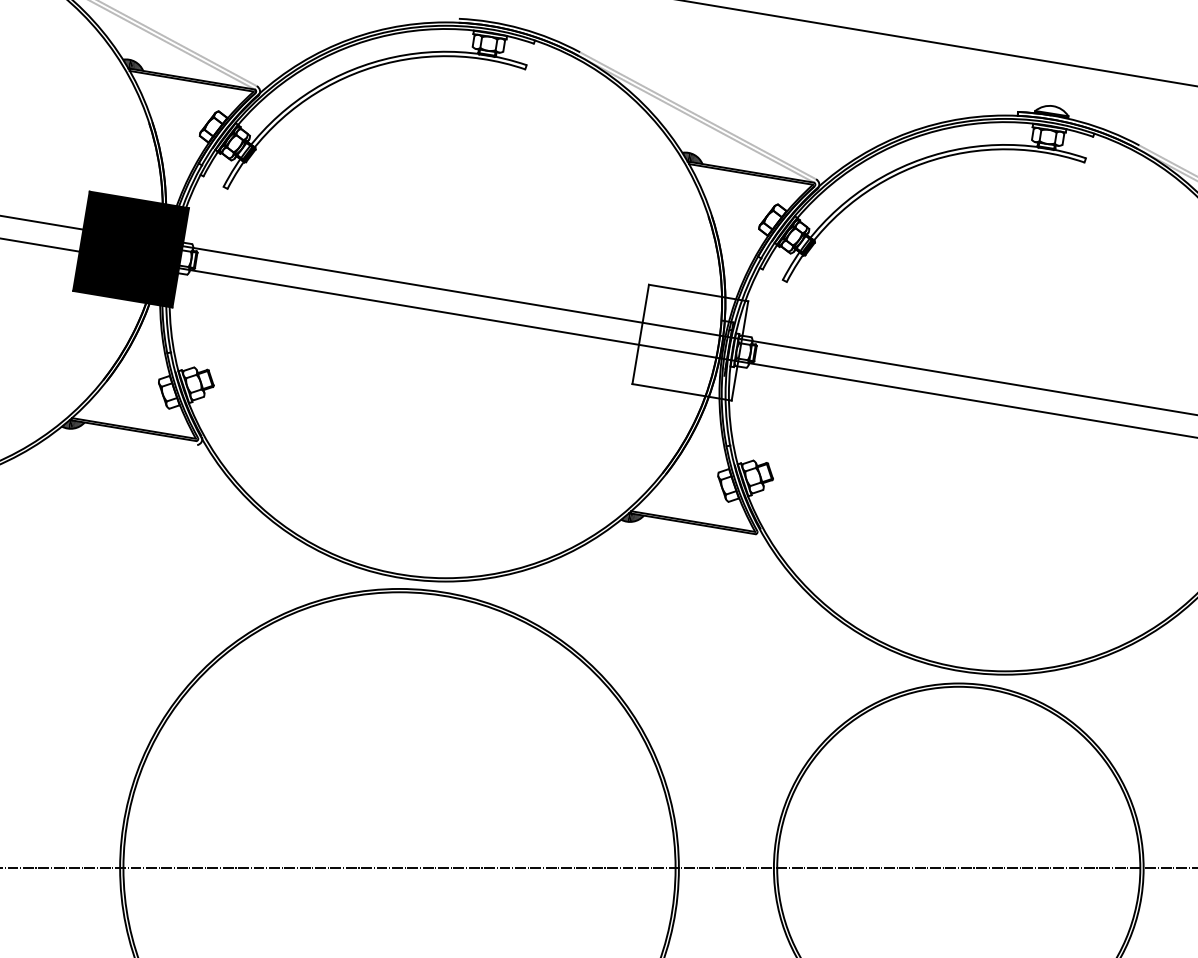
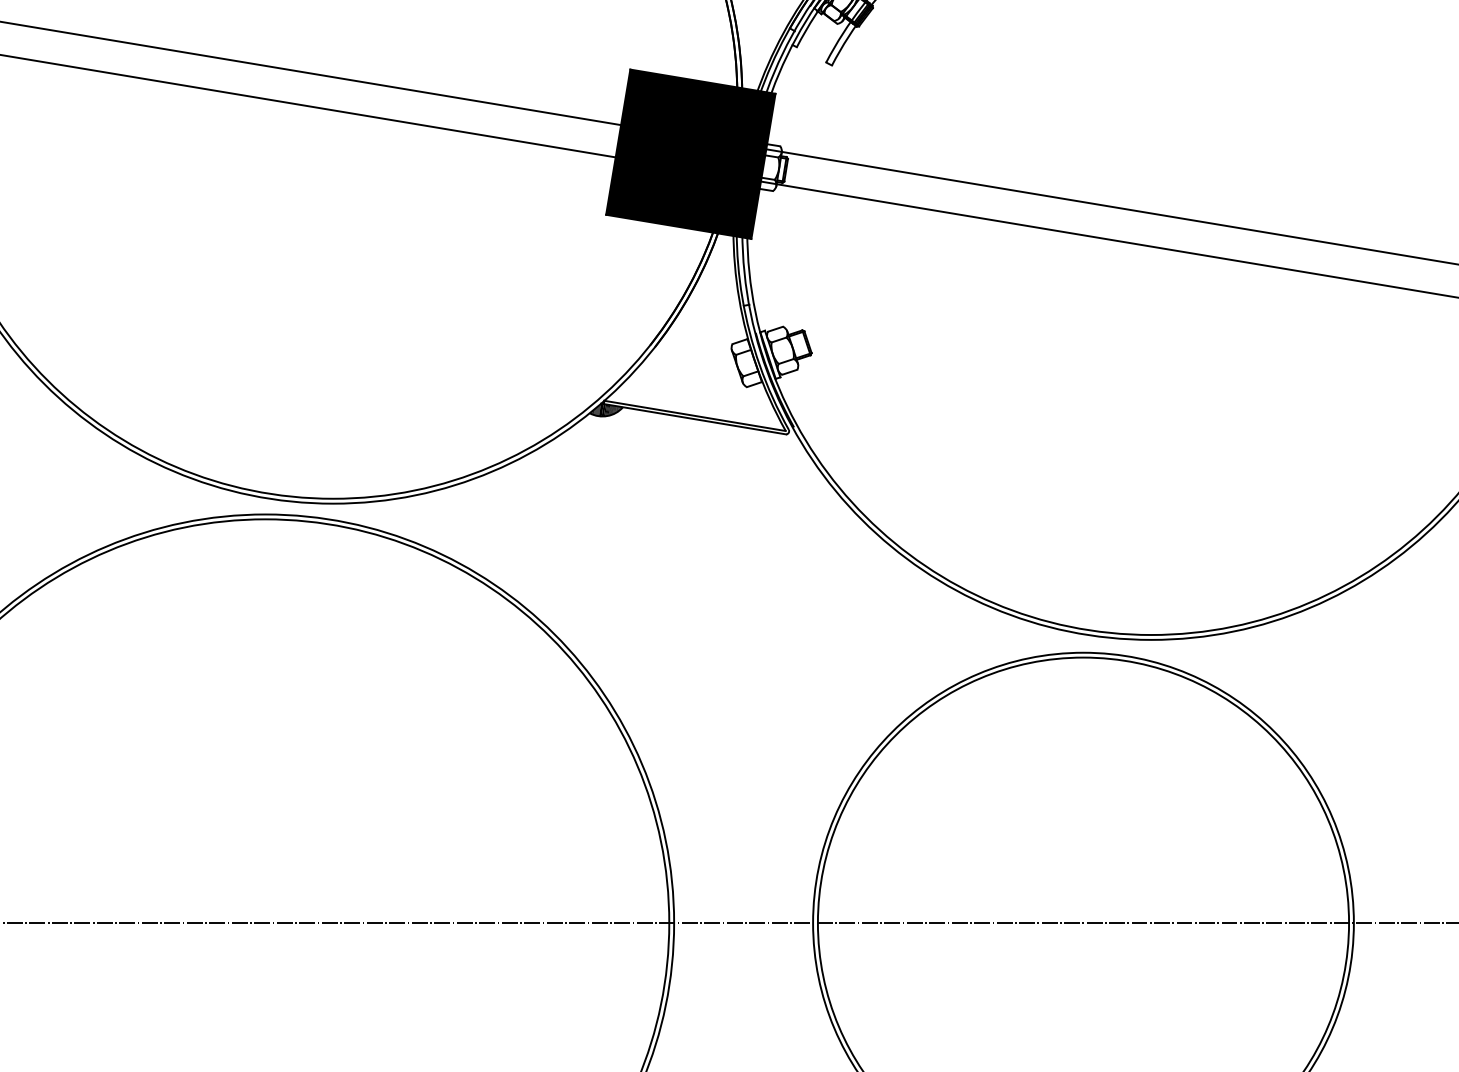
fill: (690, 342) -> (691, 153), added

